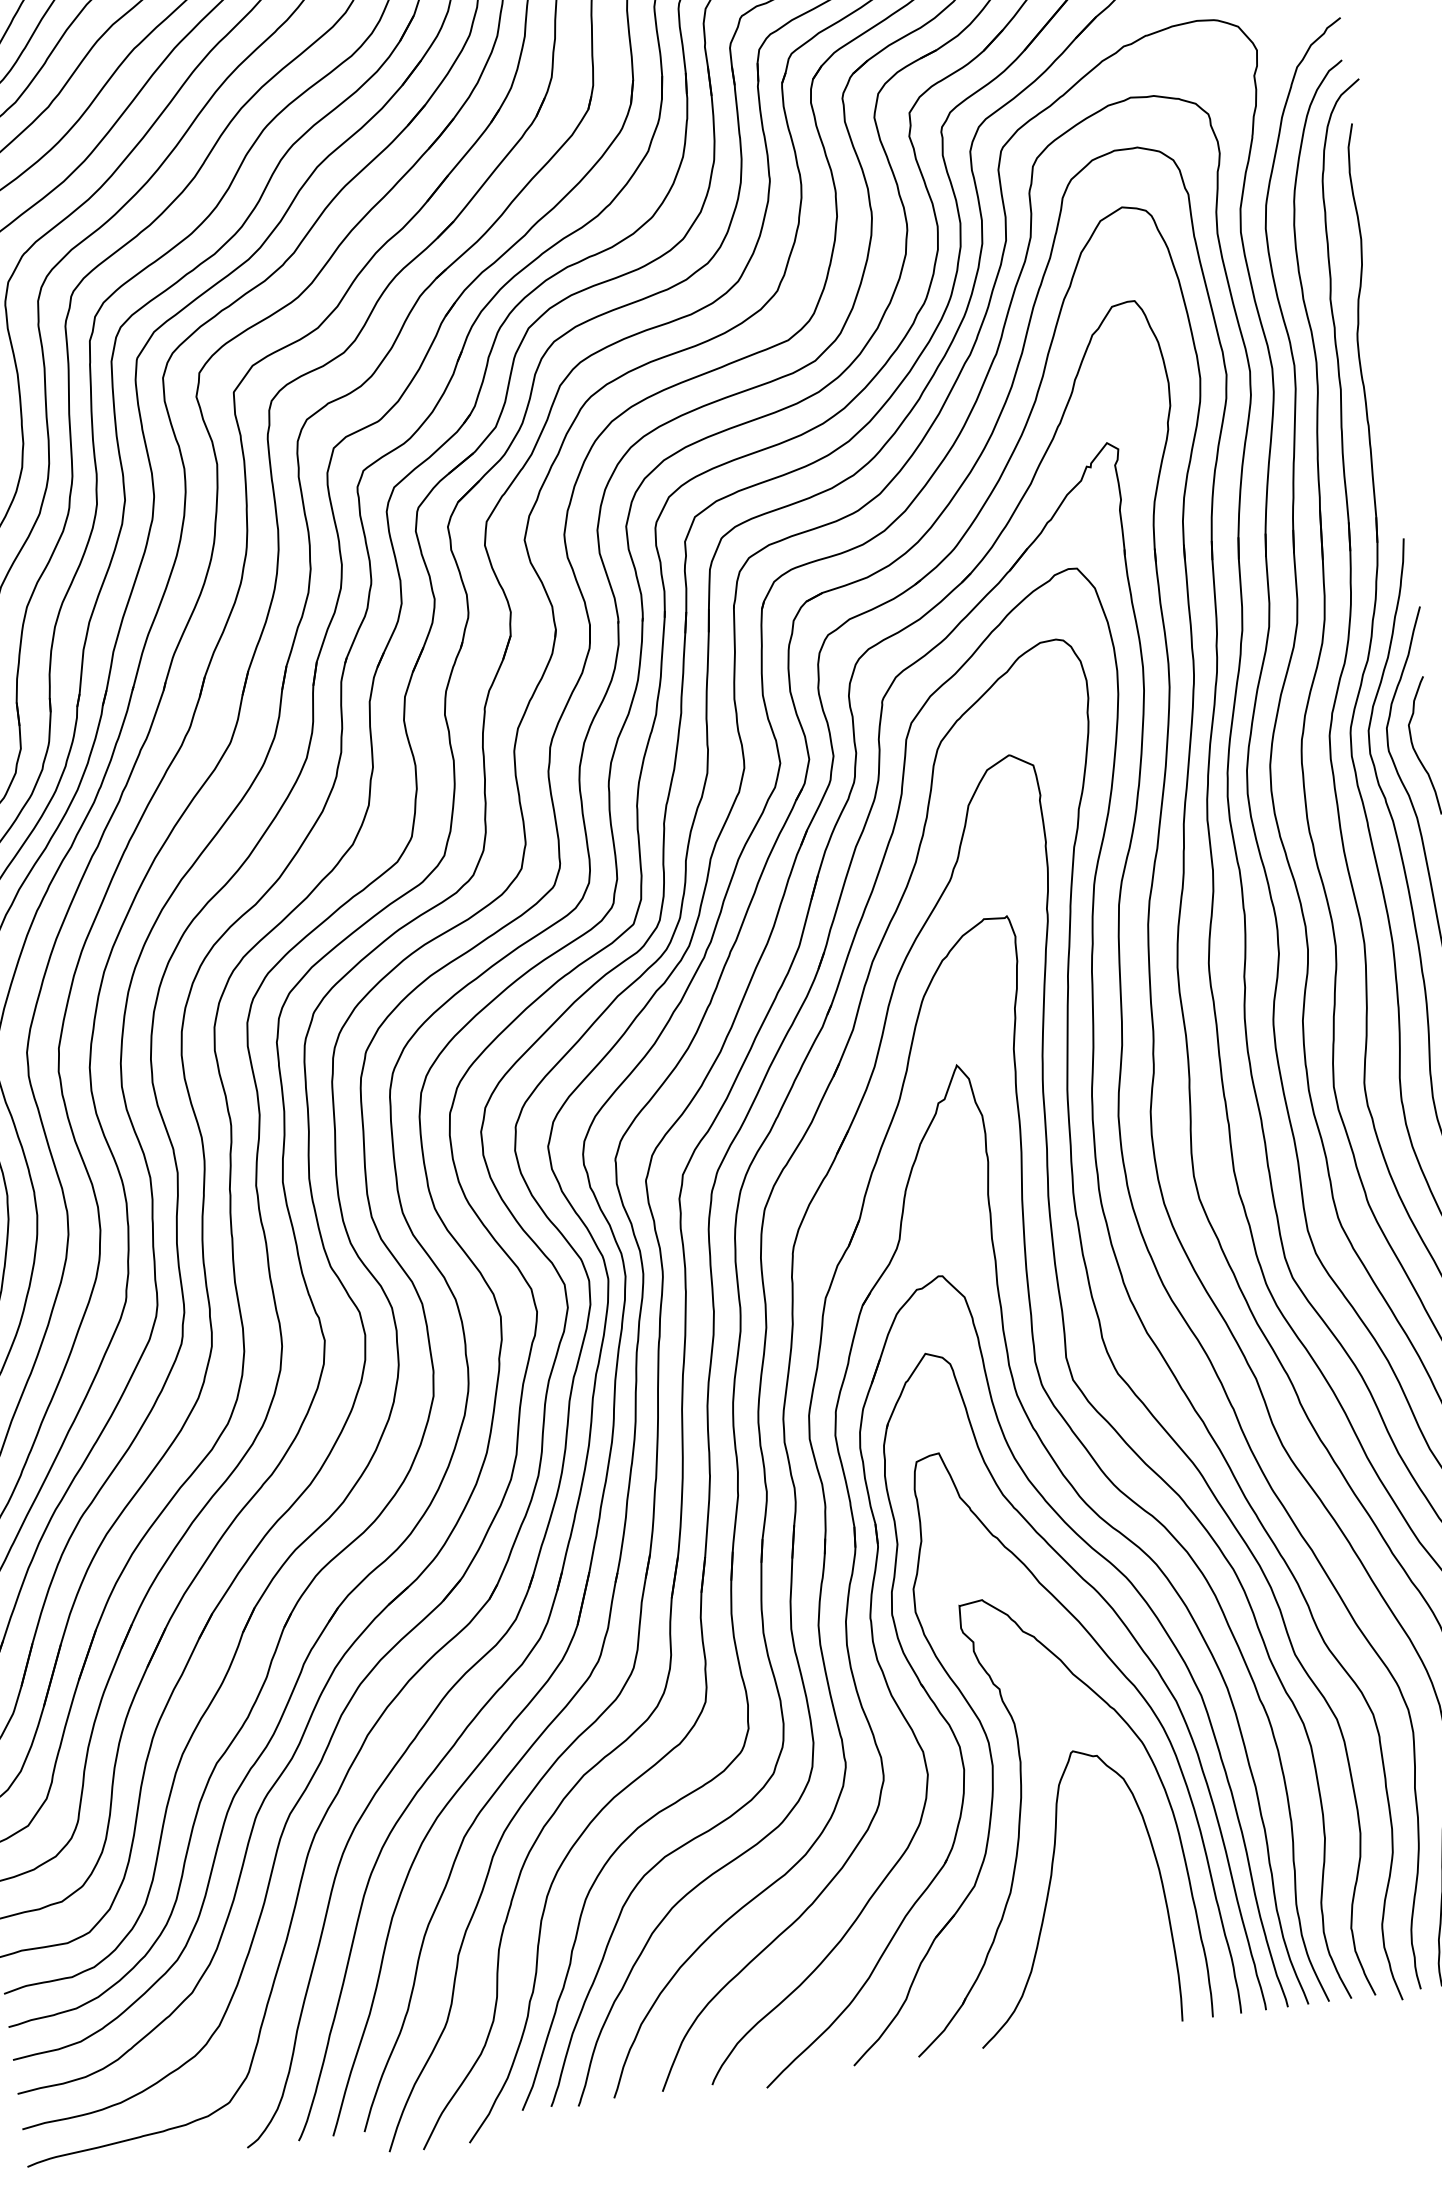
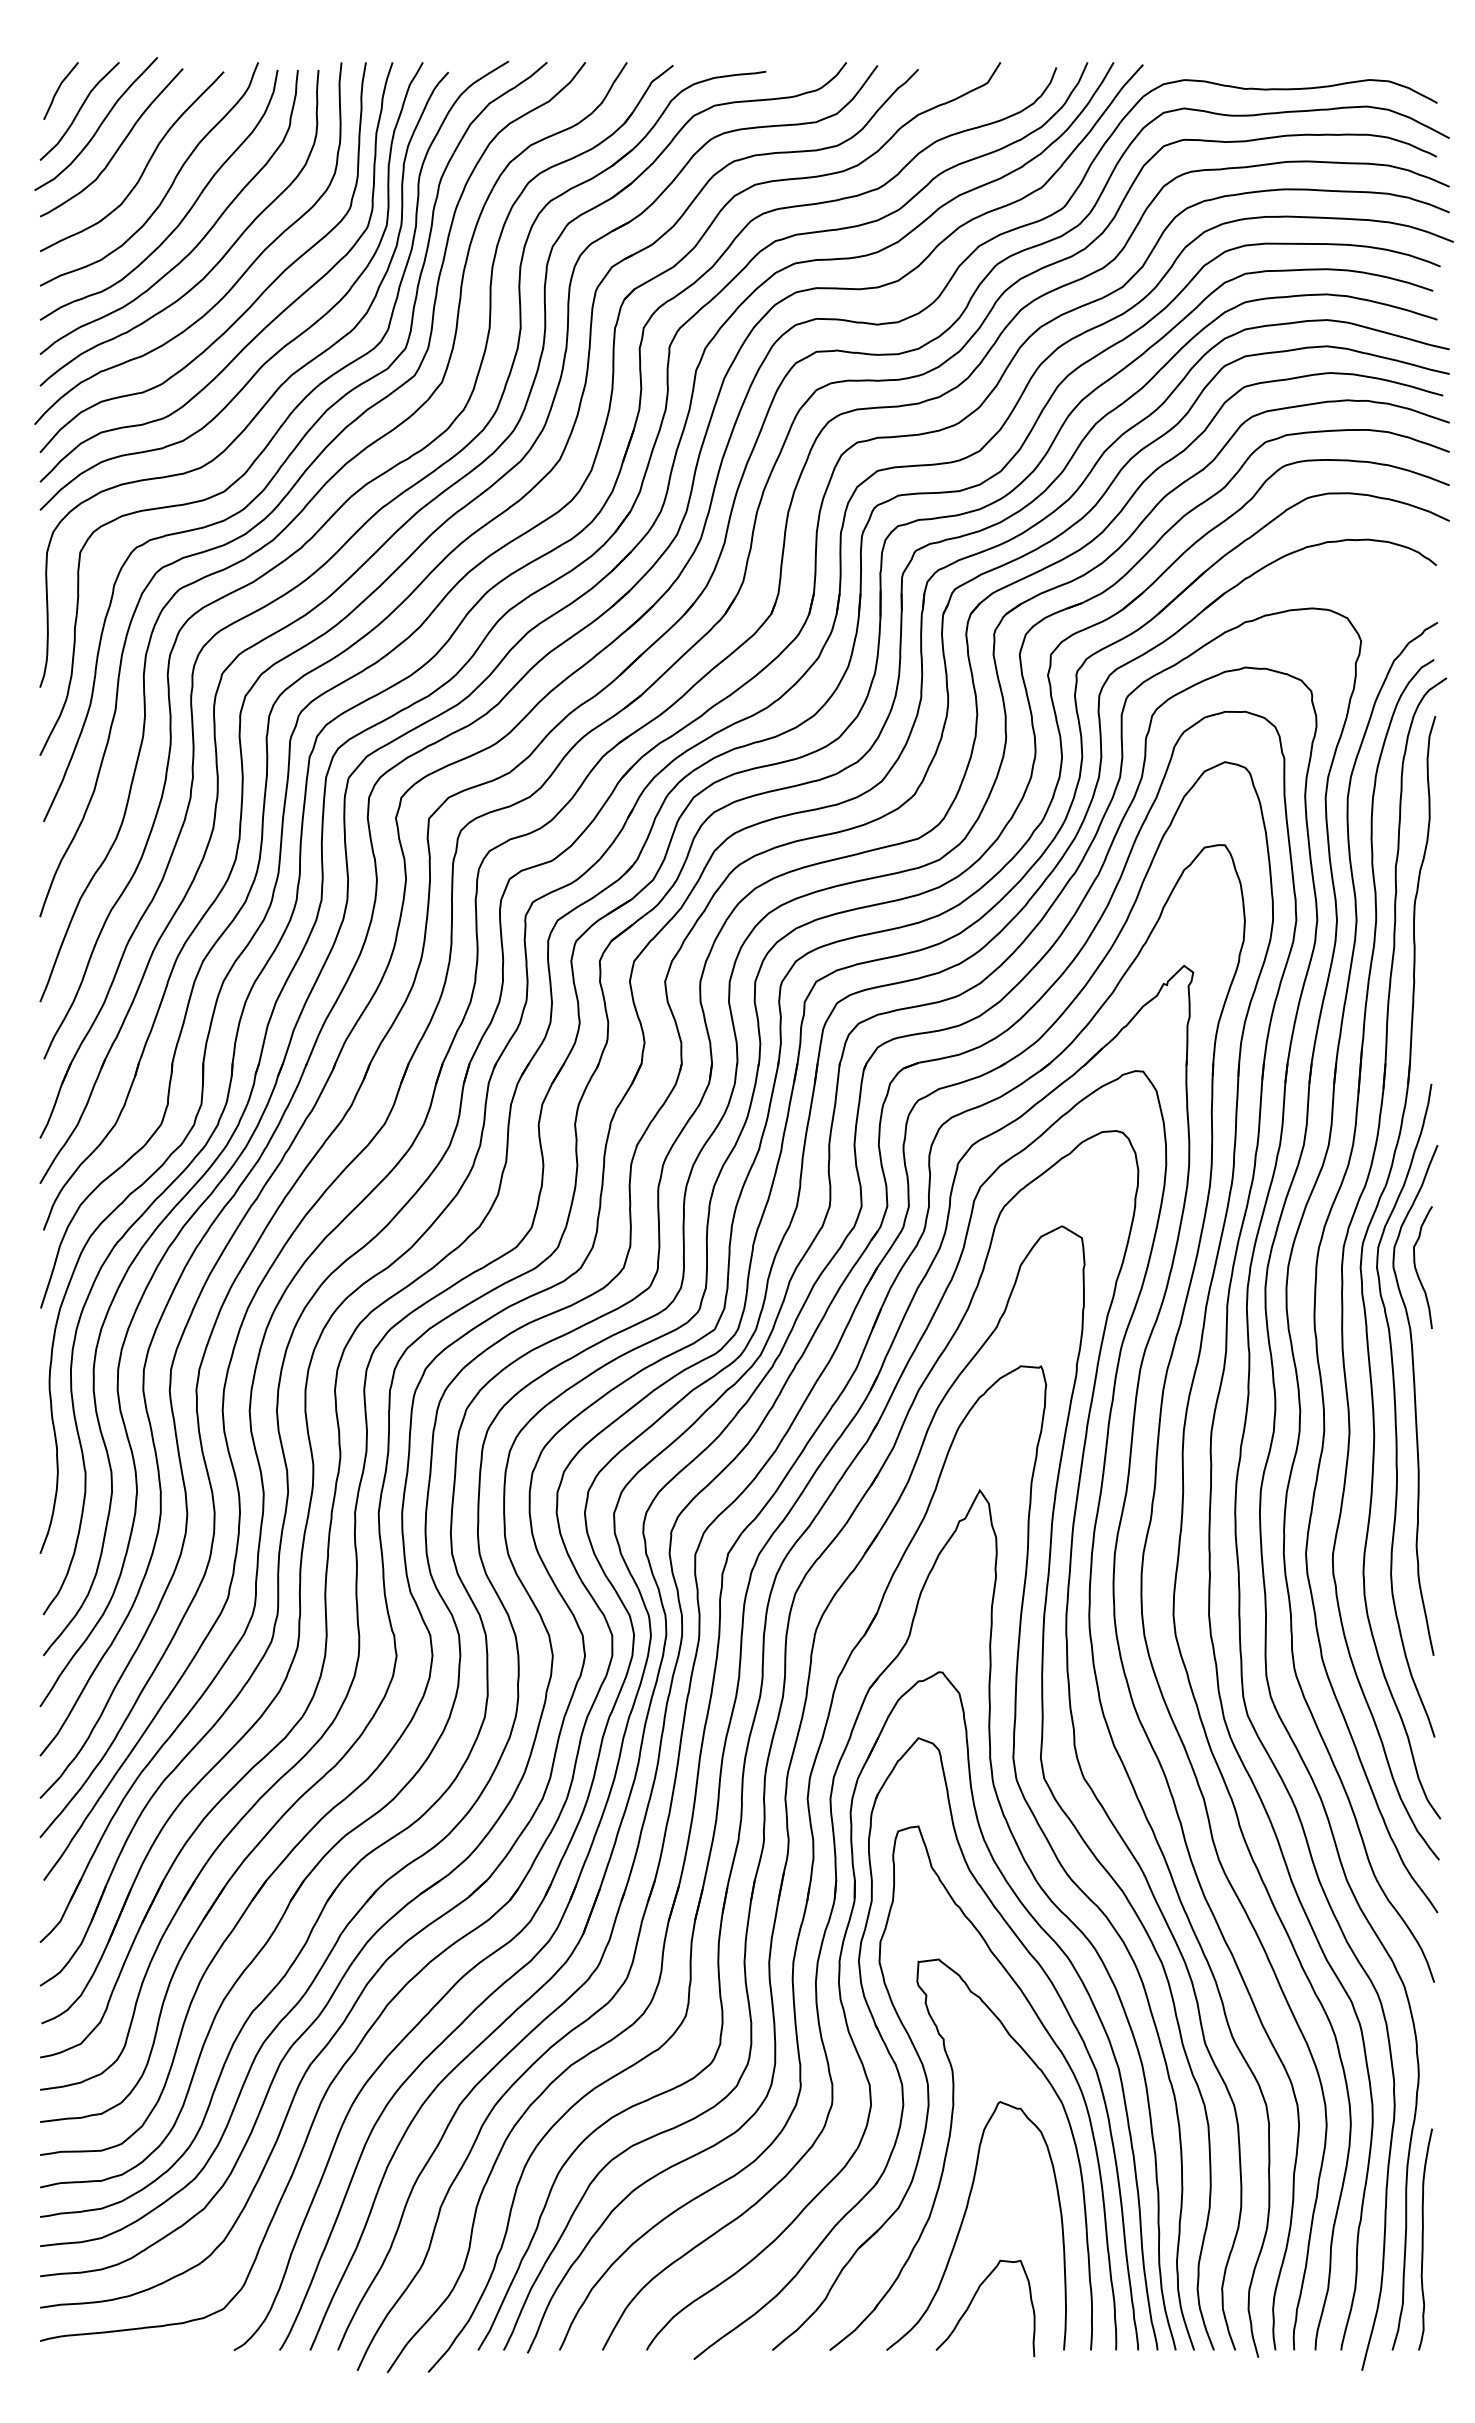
curve: (1072, 1979) -> (973, 2300), added

